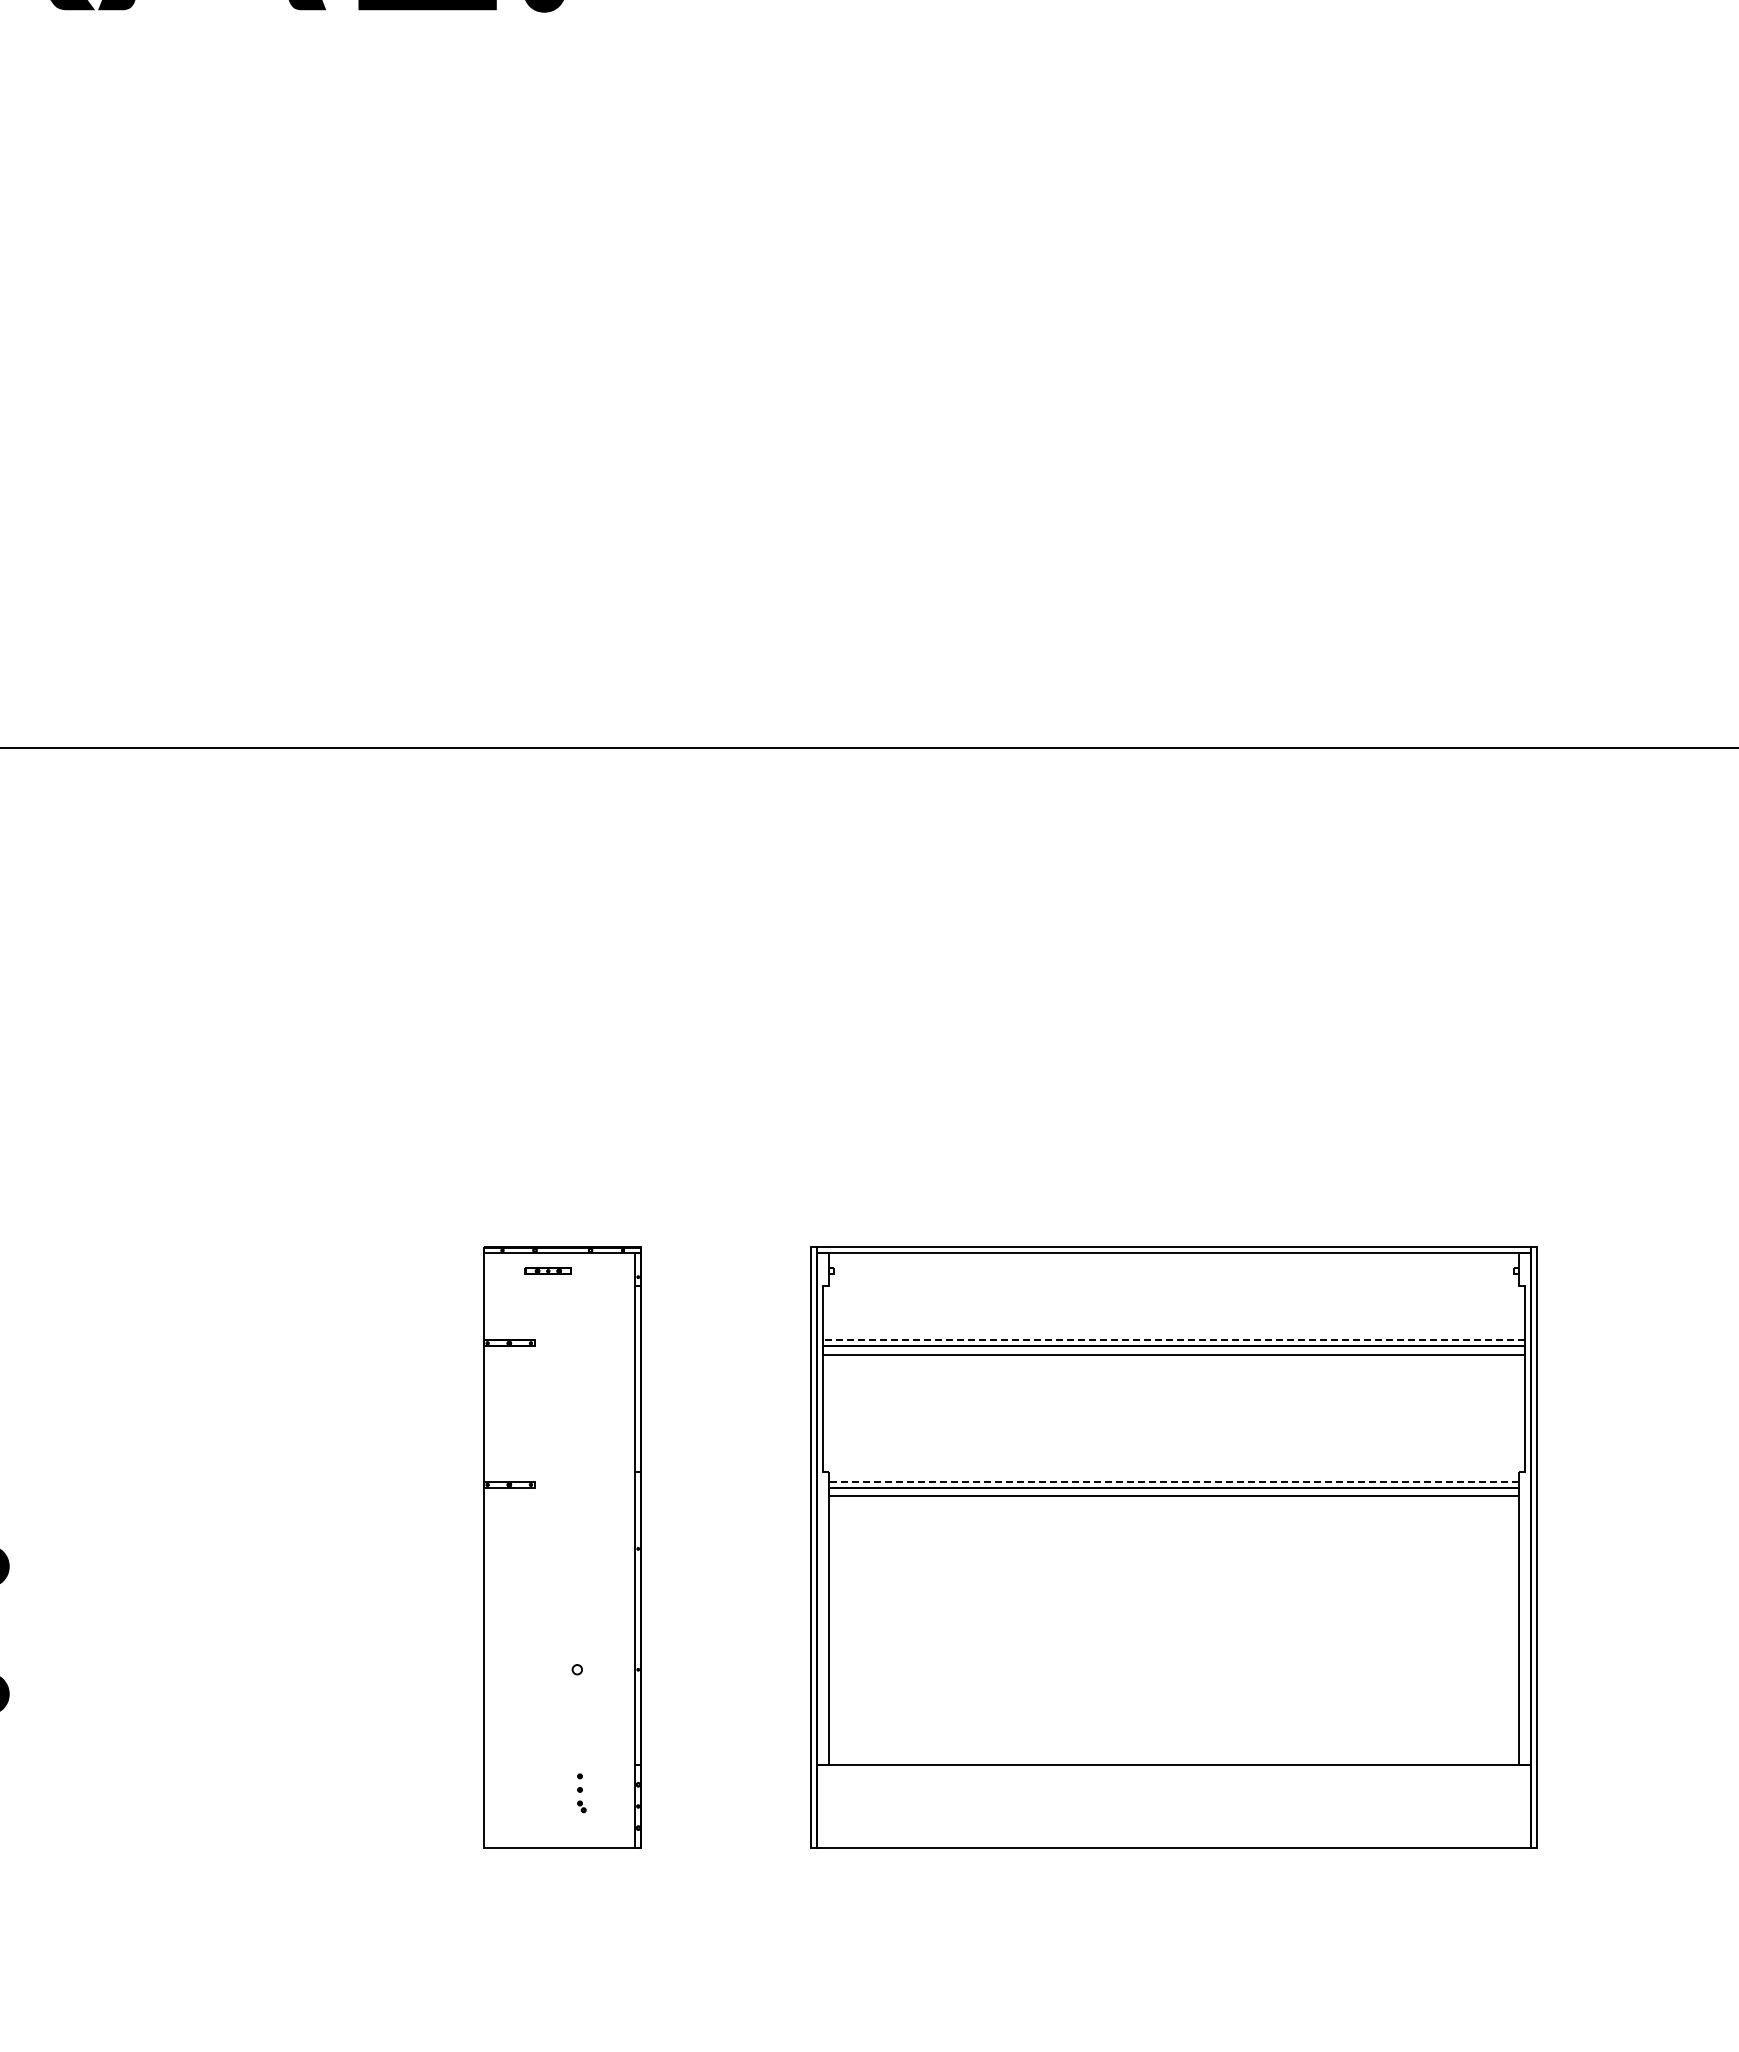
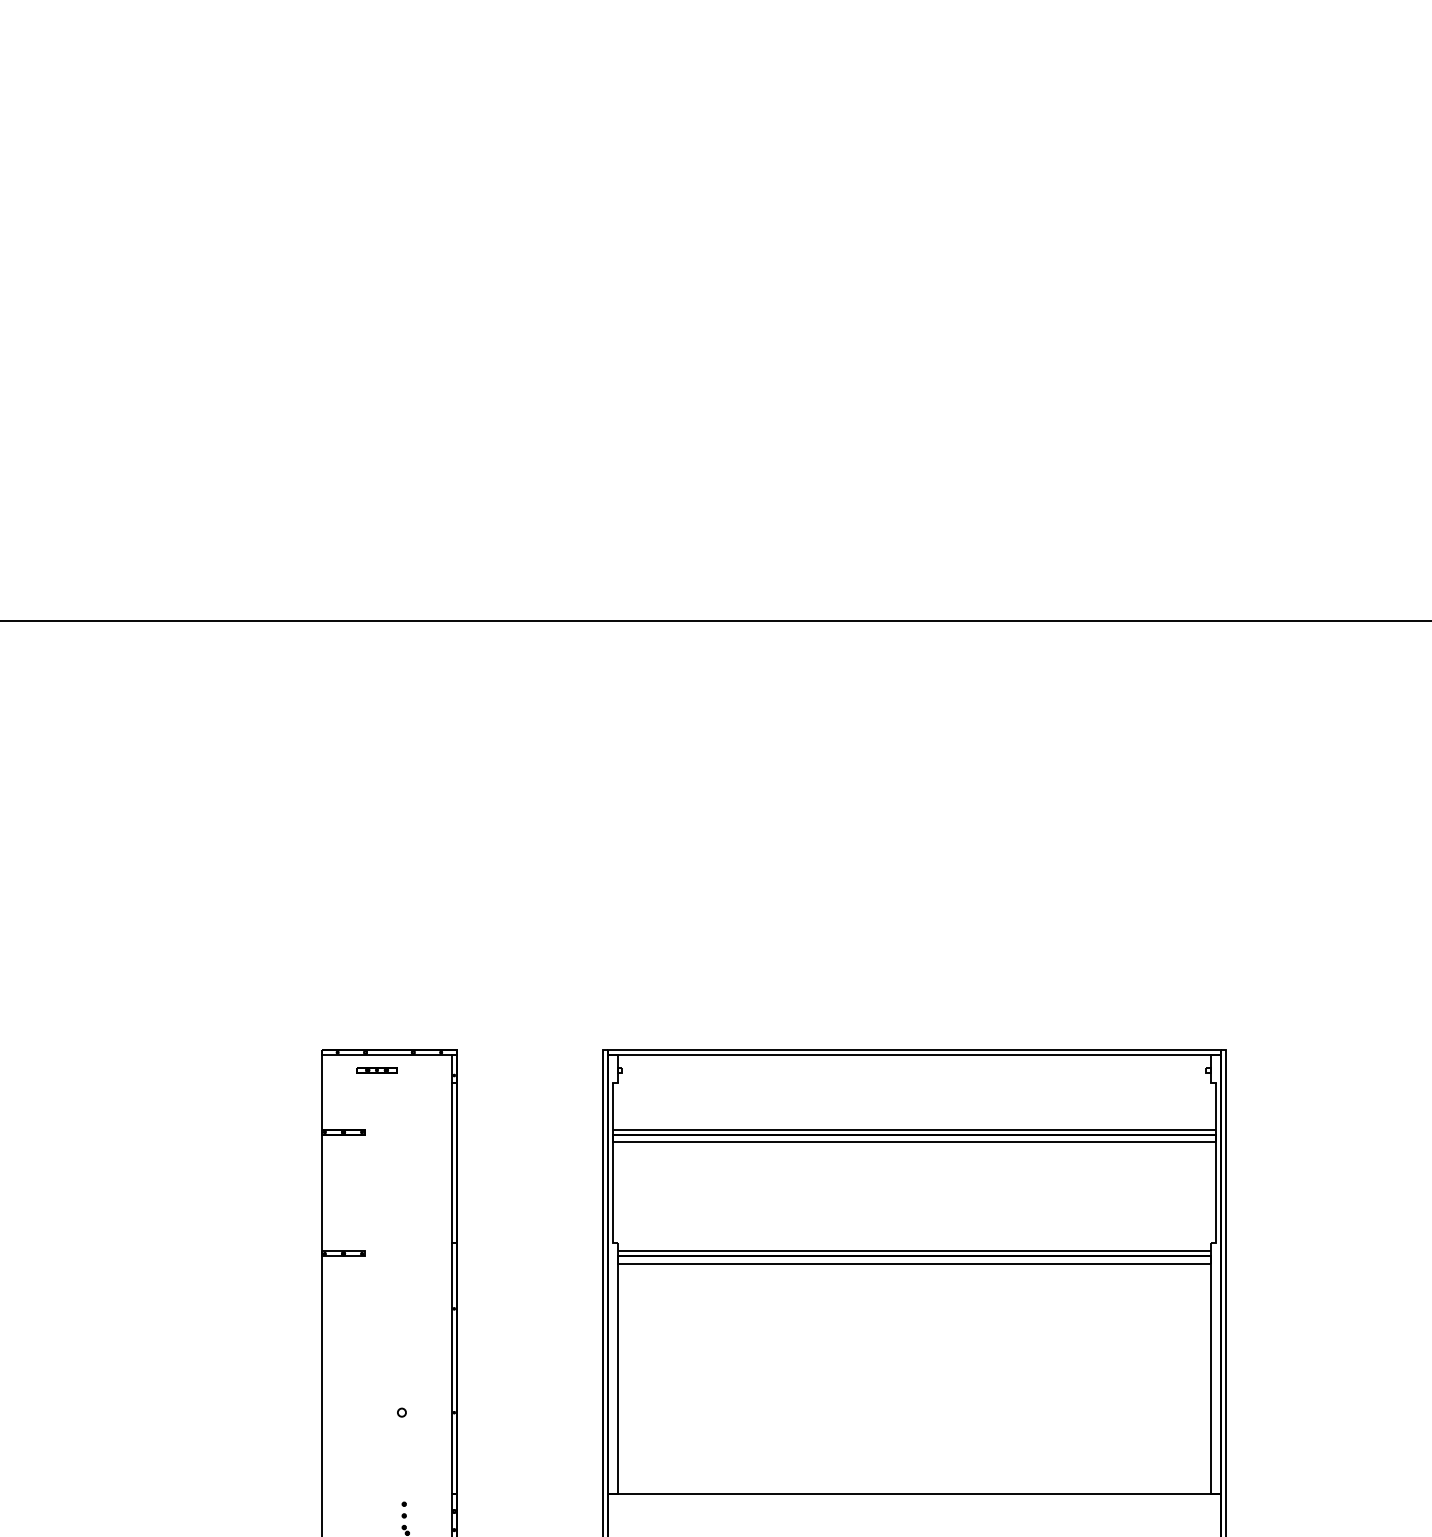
line: (1173, 1340) -> (914, 1129), dashed -> solid
line: (1173, 1481) -> (914, 1250), dashed -> solid

